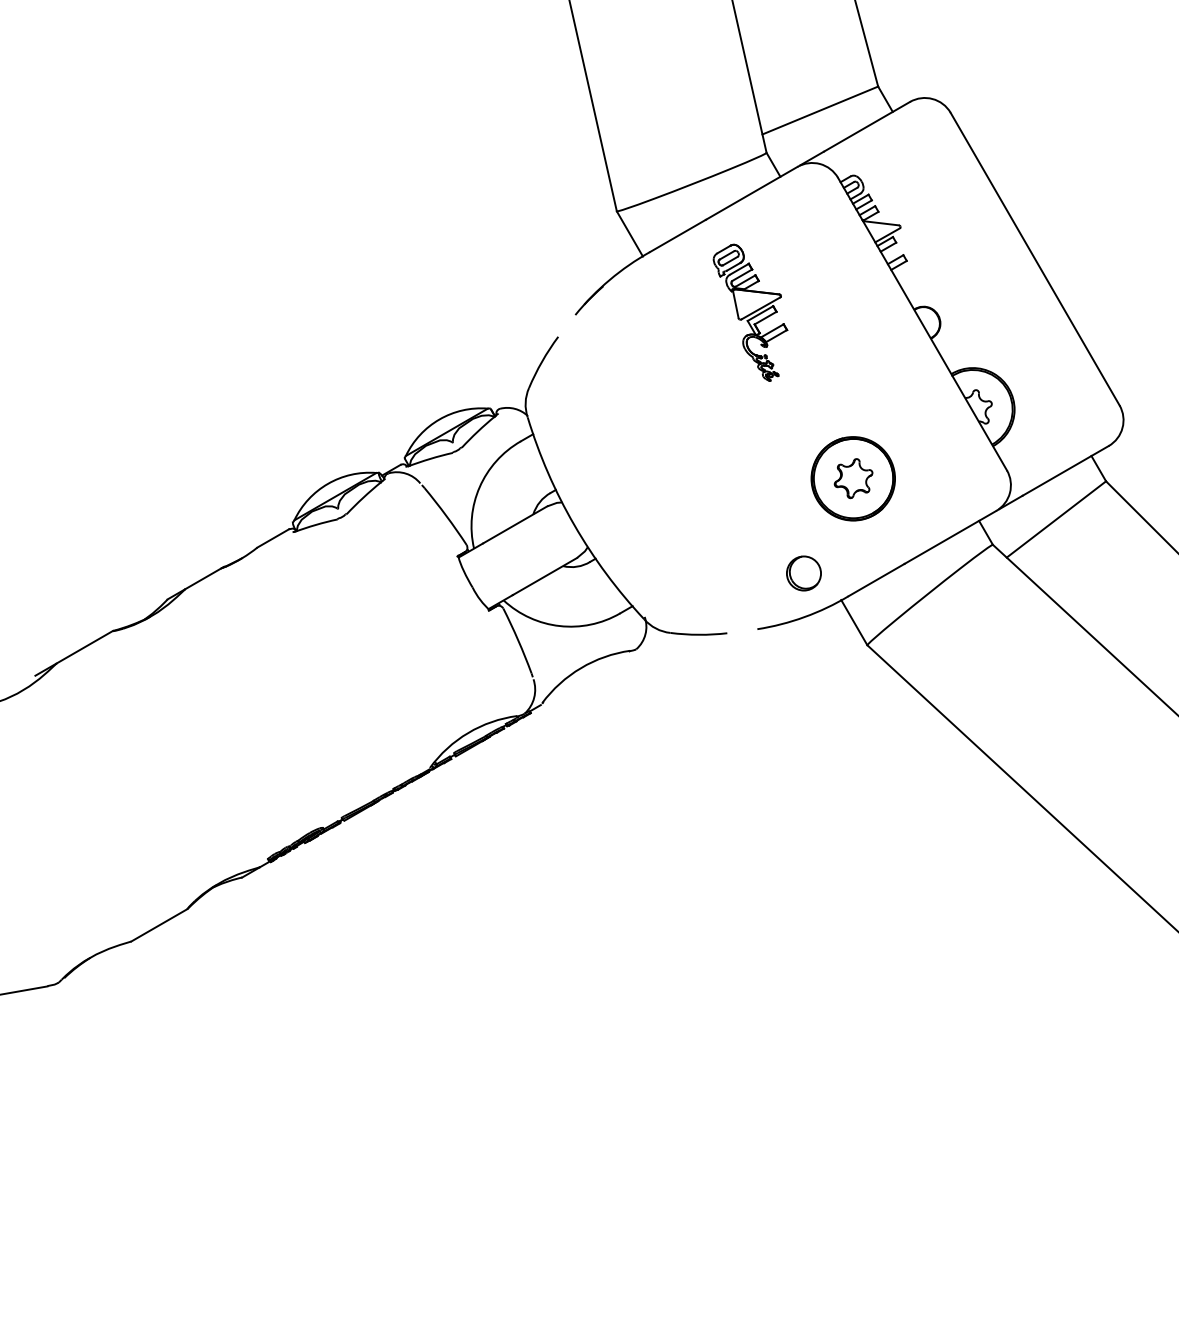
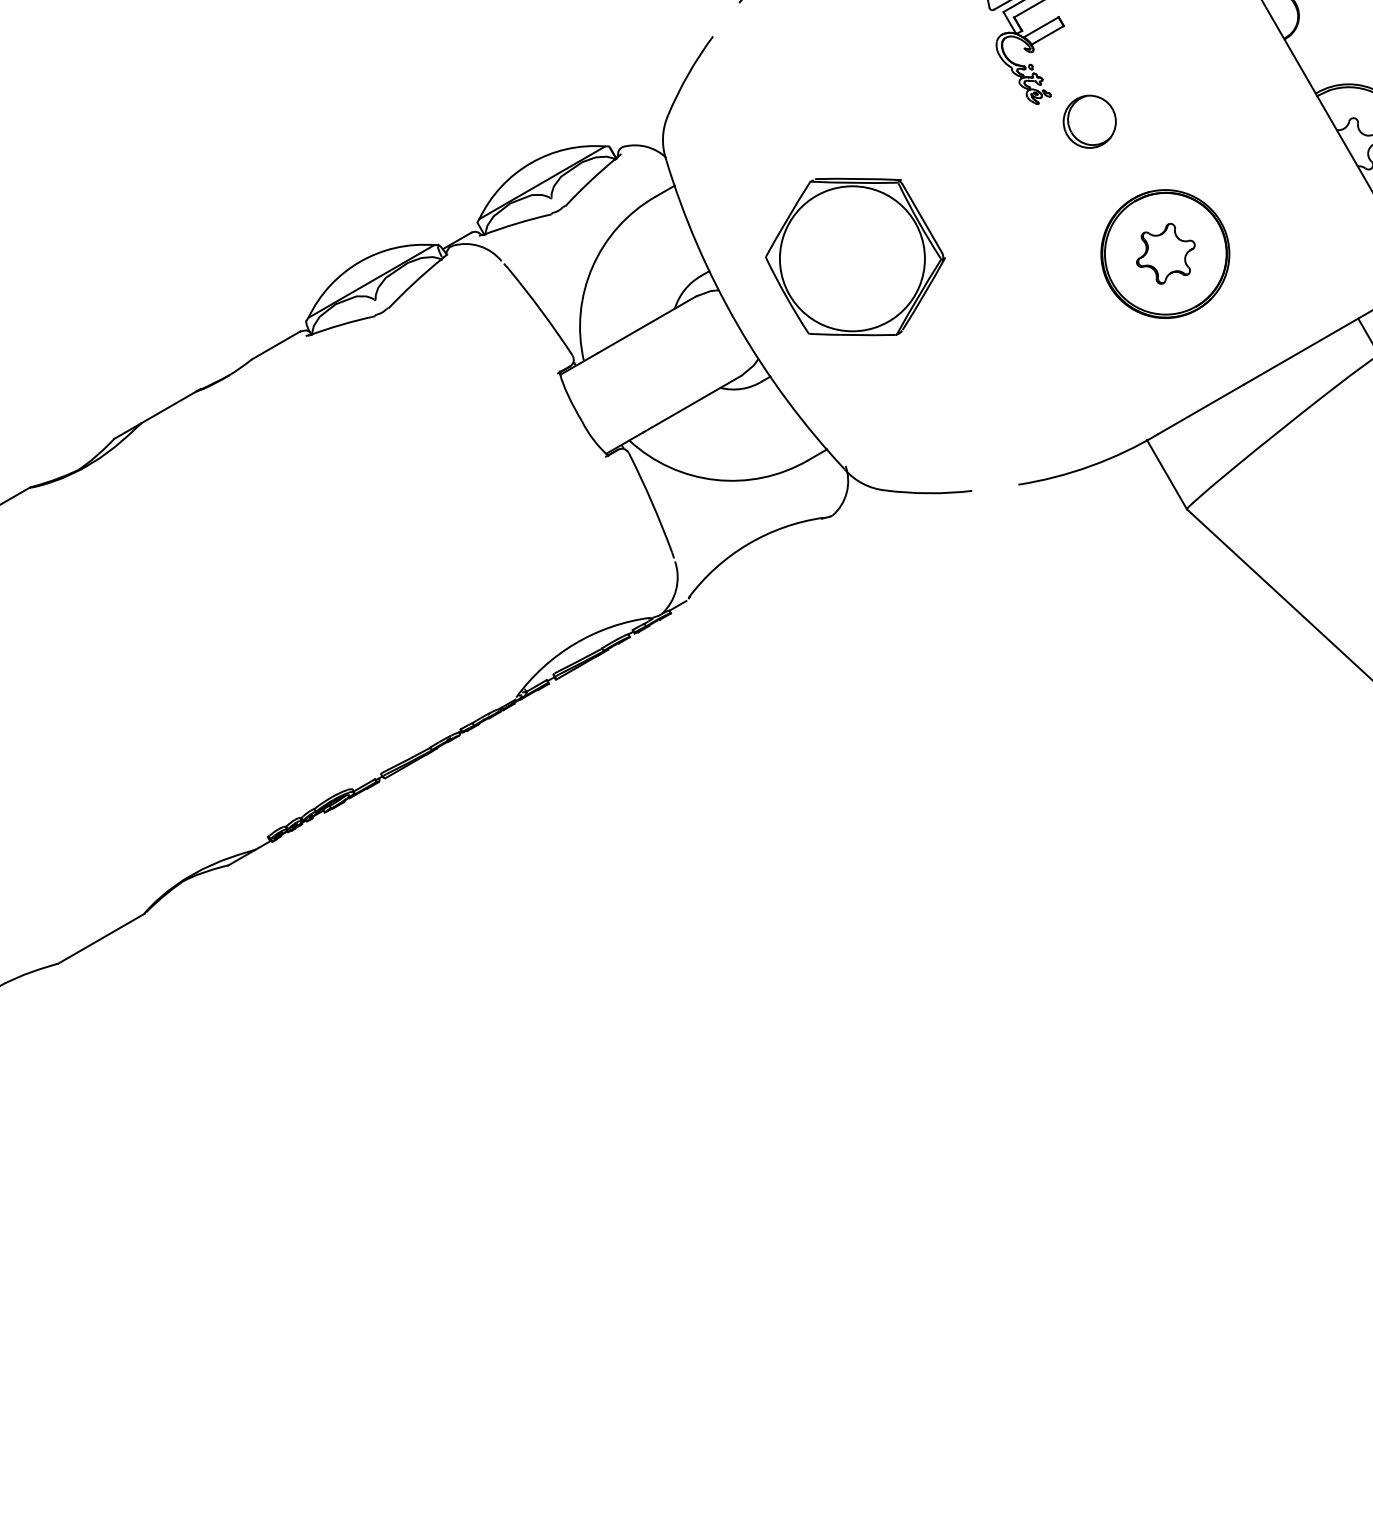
part: (651, 480) -> (855, 256), added
part: (803, 573) -> (1089, 121), moved

